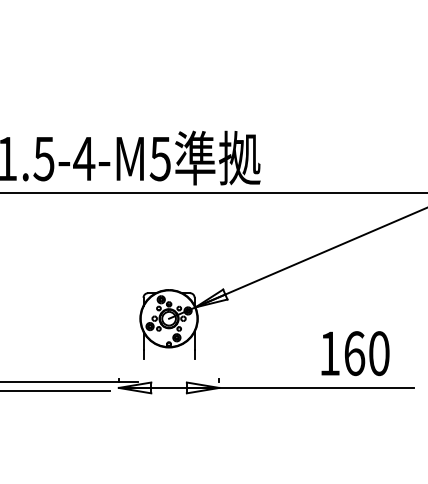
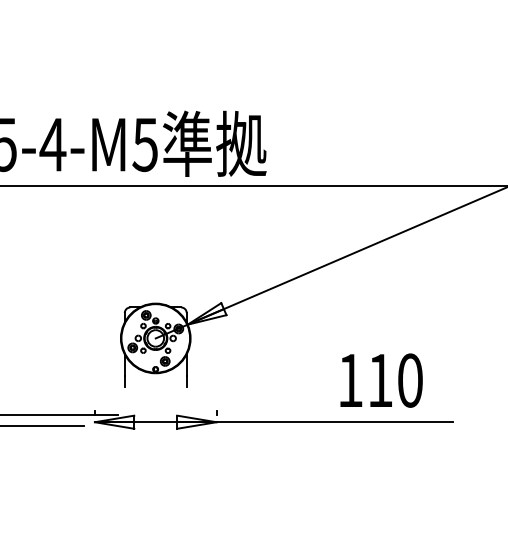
text: (354, 353) -> (380, 380), 160 -> 110

